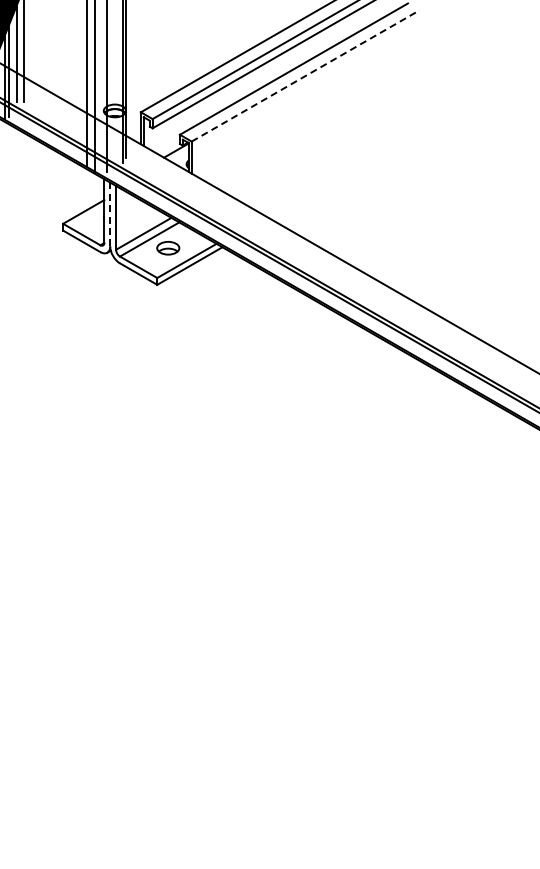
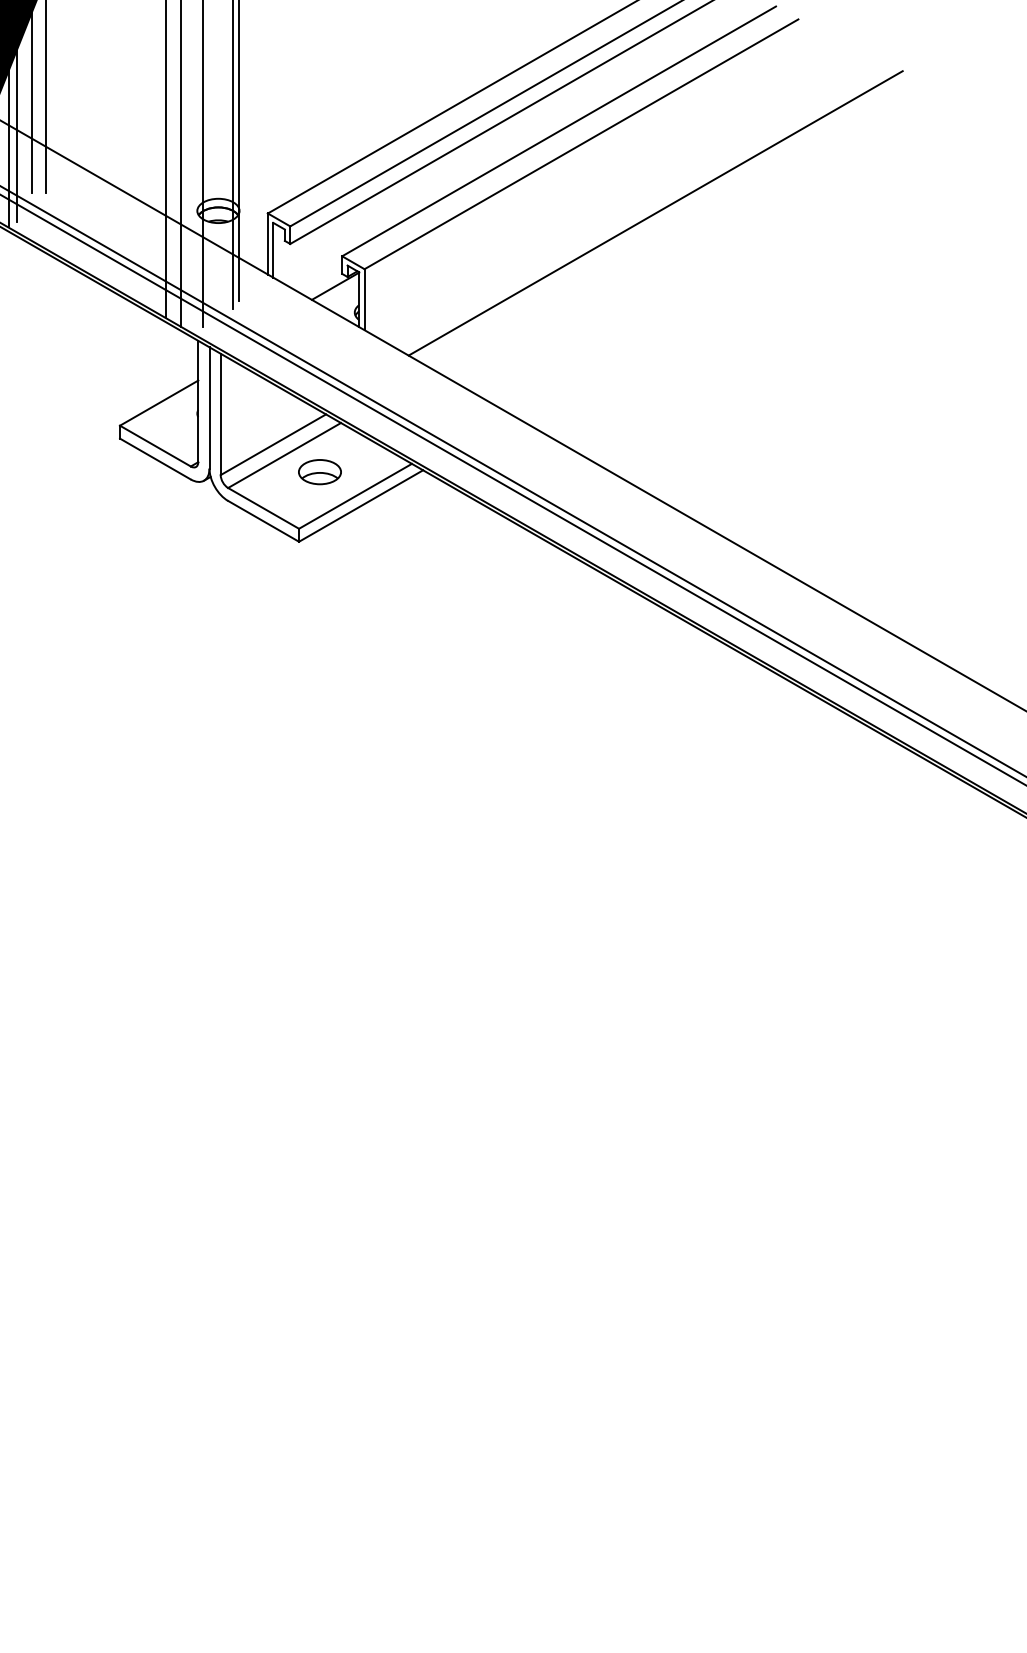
line: (305, 75) -> (581, 143), dashed -> solid
line: (344, 111) -> (655, 211), added
line: (110, 214) -> (210, 407), dashed -> solid

